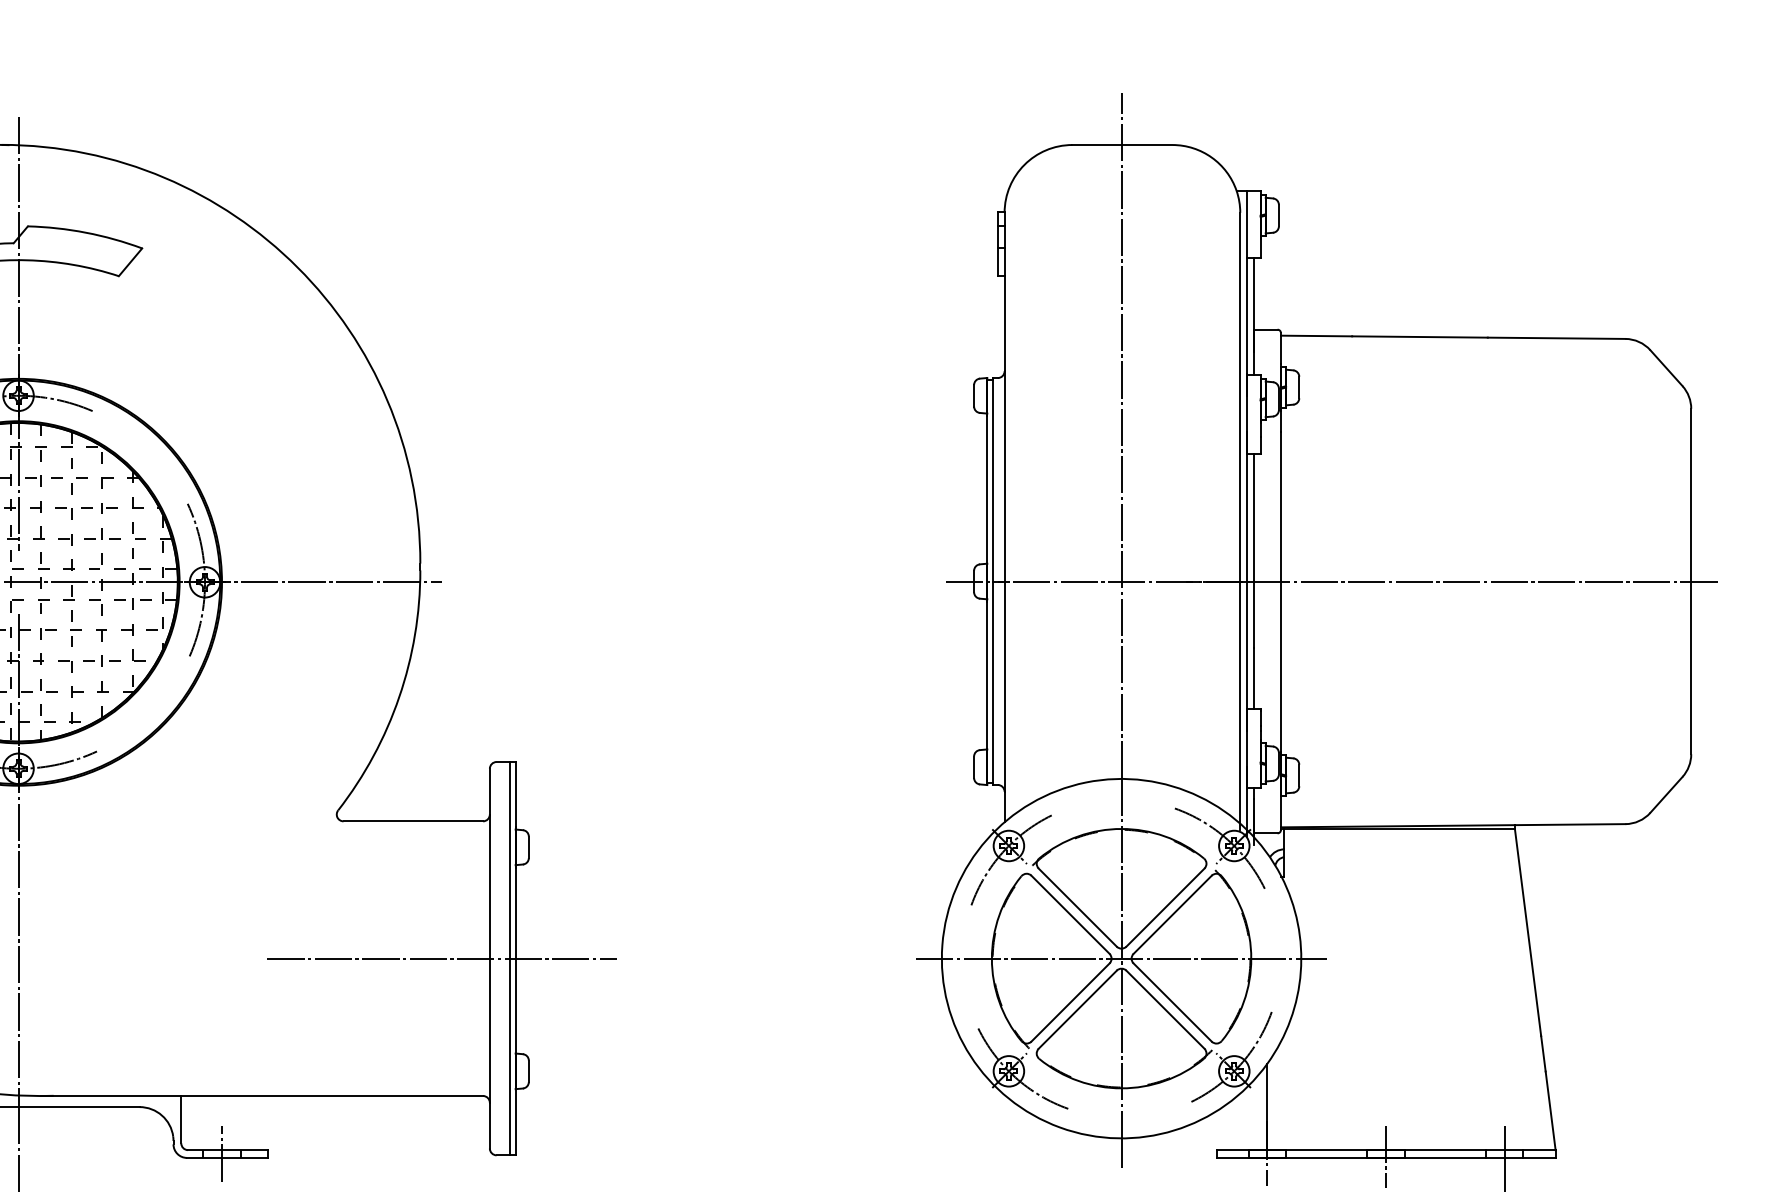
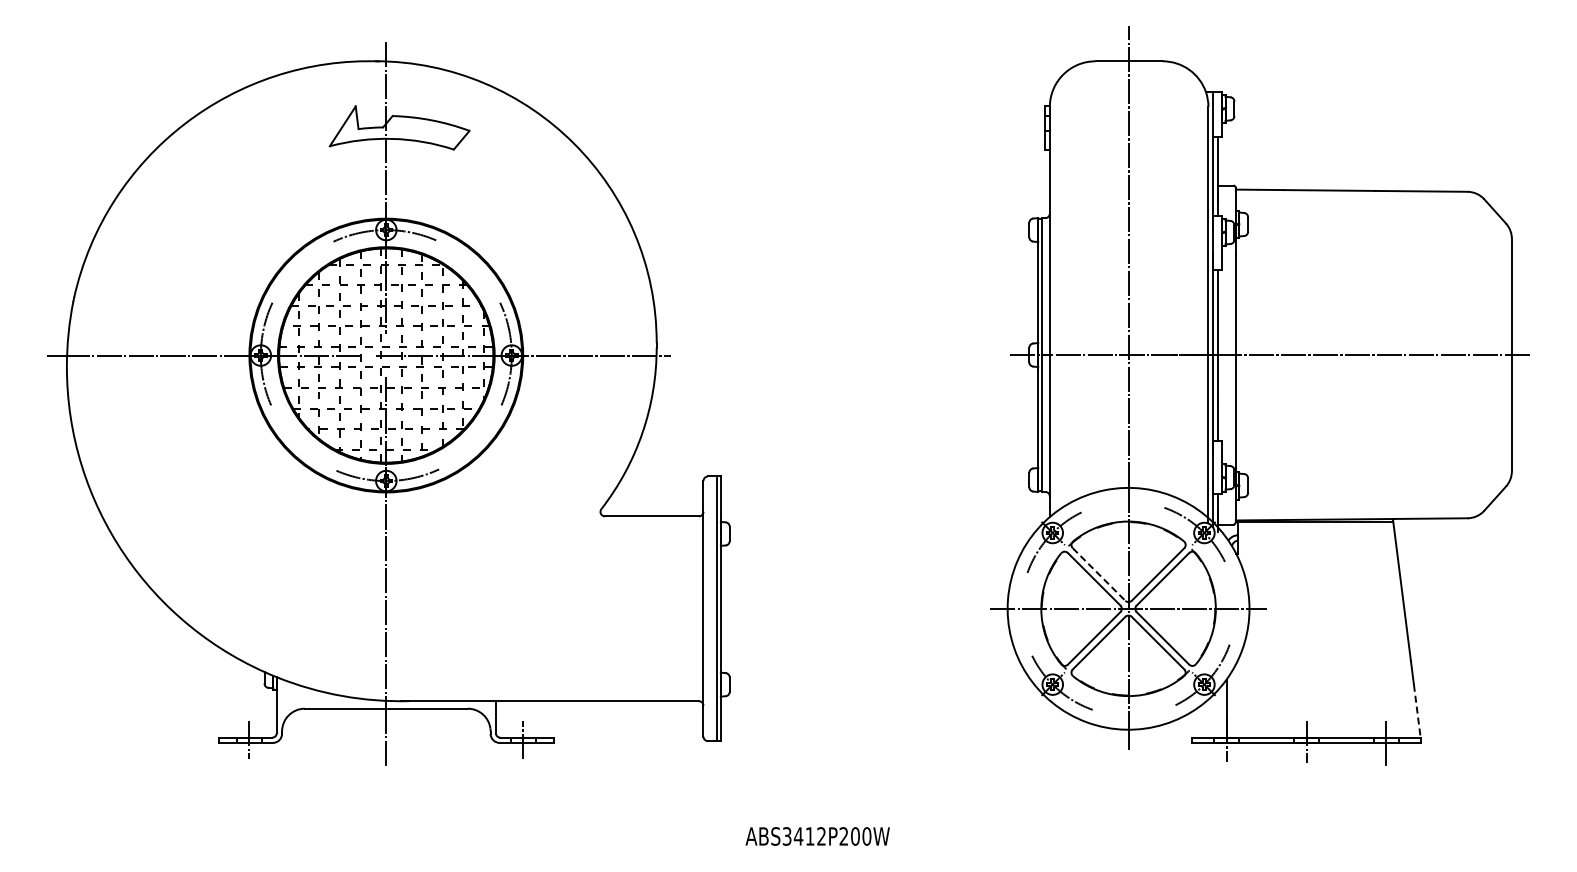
line: (1078, 907) -> (1099, 574), solid -> dashed
line: (440, 958) -> (670, 608), removed
line: (1550, 1111) -> (1417, 711), solid -> dashed

